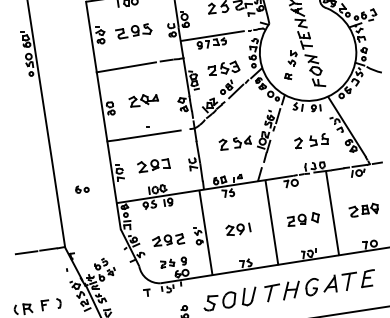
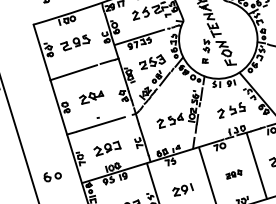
part: (82, 189) -> (52, 176), size x1.6
part: (303, 219) -> (234, 174), size x0.6

